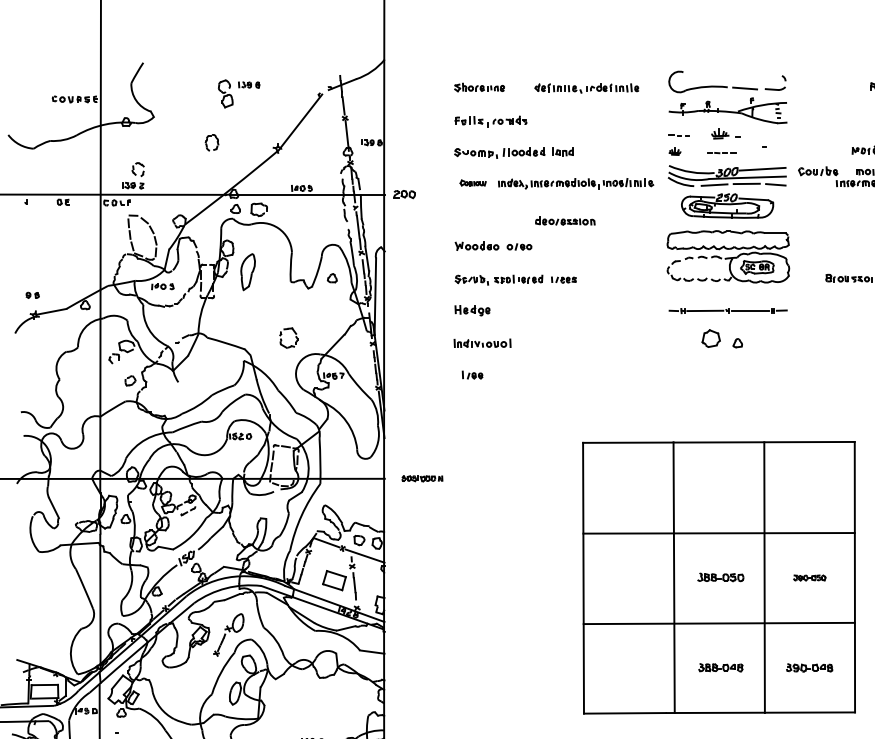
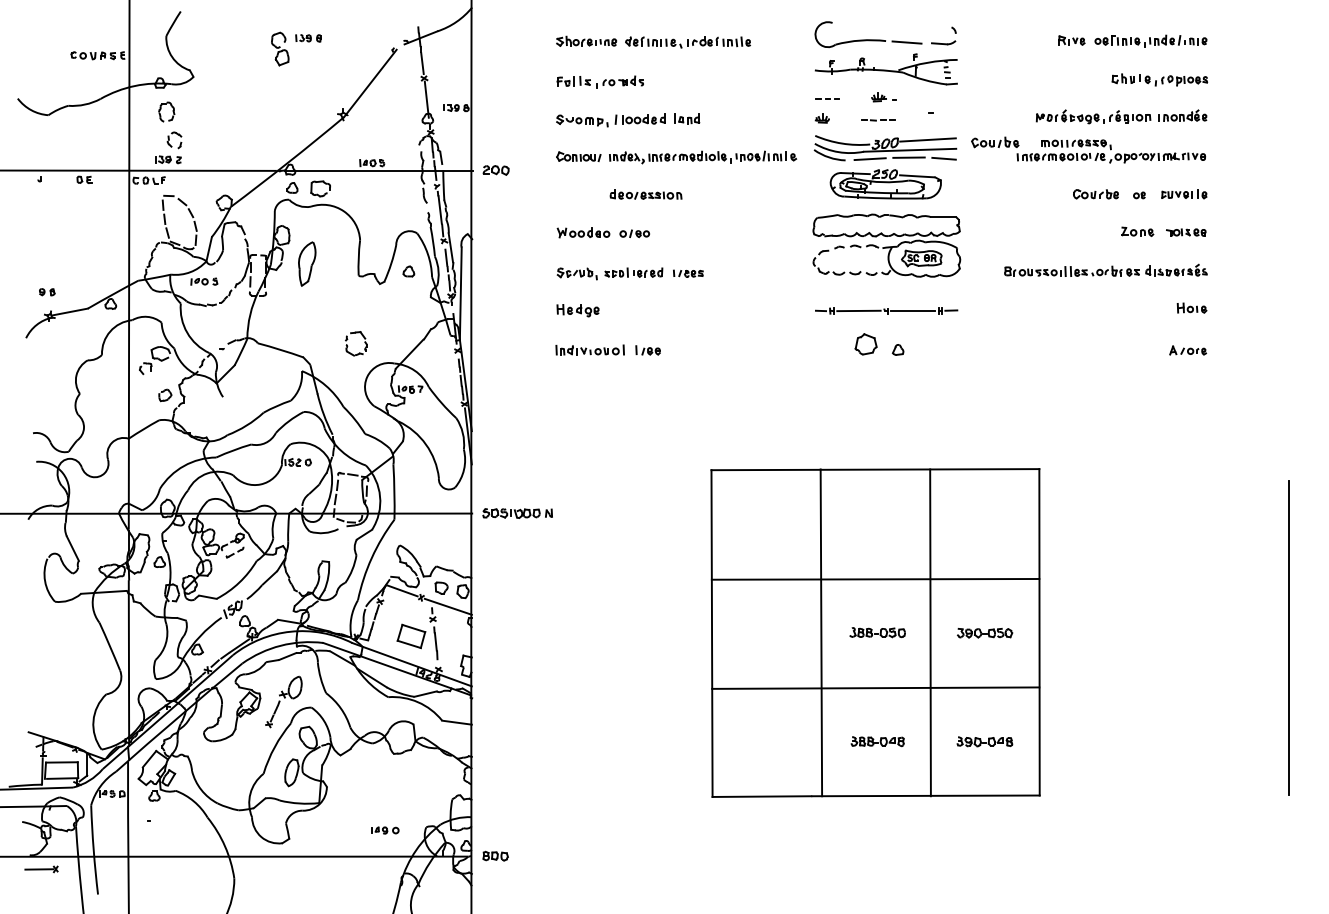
part: (586, 88) -> (687, 42), moved
part: (725, 134) -> (883, 97), size x0.71
part: (211, 142) -> (166, 111), moved
part: (472, 182) -> (578, 156), size x1.43
part: (564, 221) -> (645, 194), moved
part: (472, 375) -> (647, 350), moved
part: (422, 478) -> (517, 513), size x1.43
part: (810, 578) -> (985, 633), size x1.43

